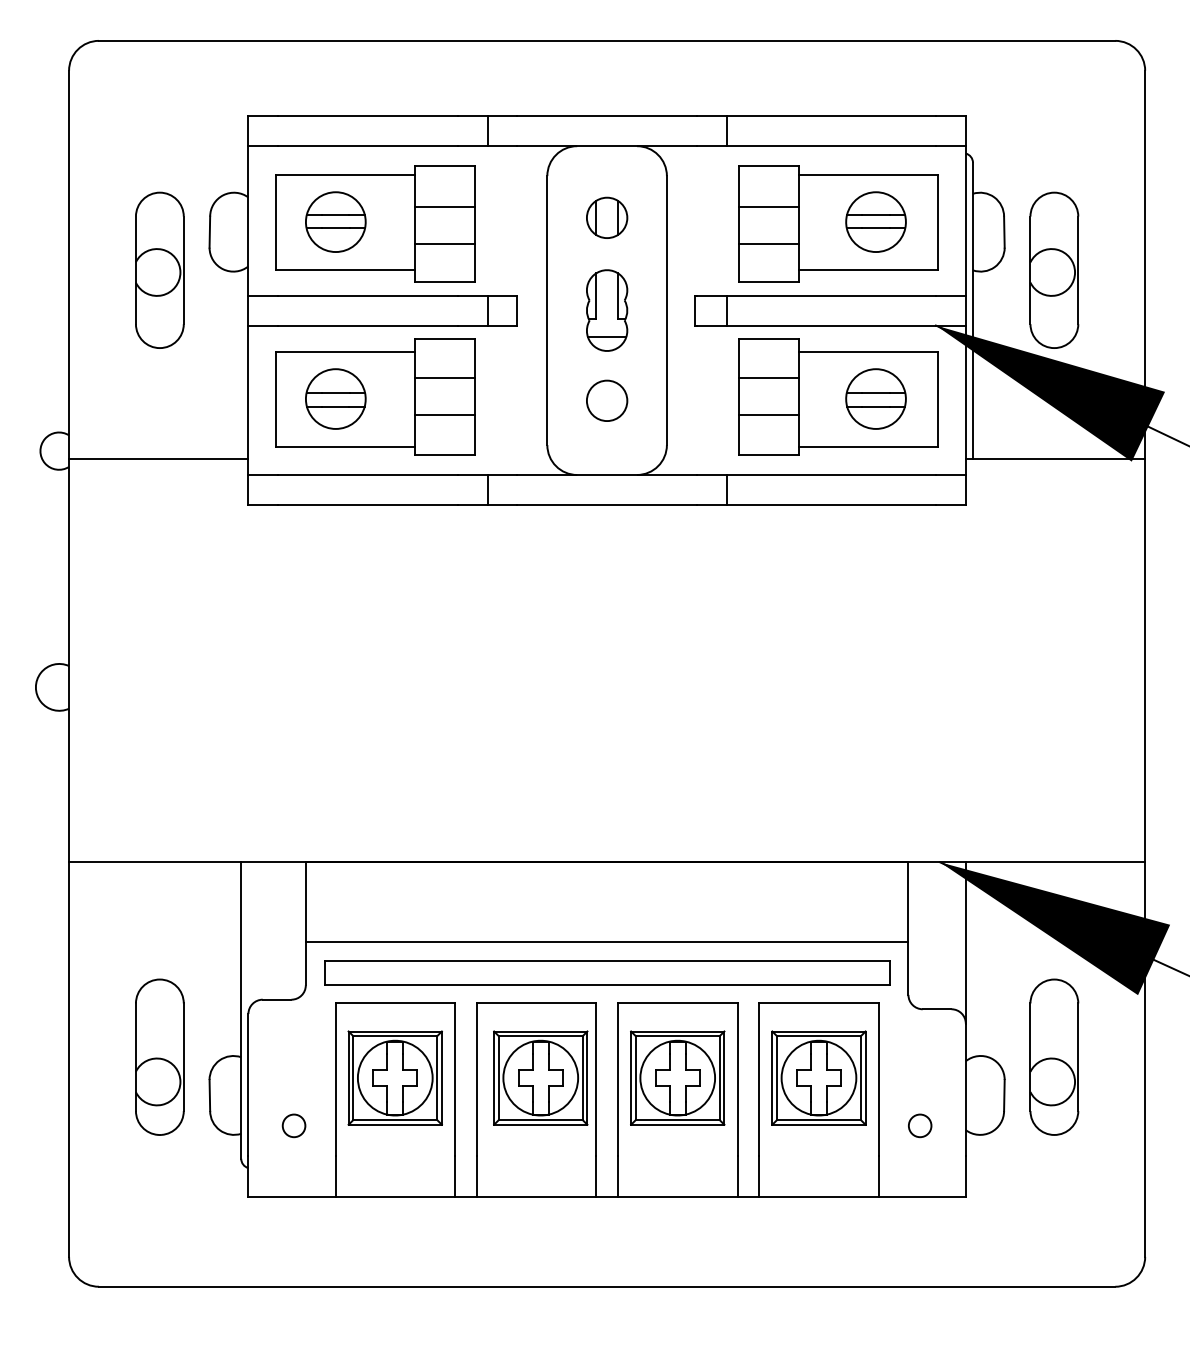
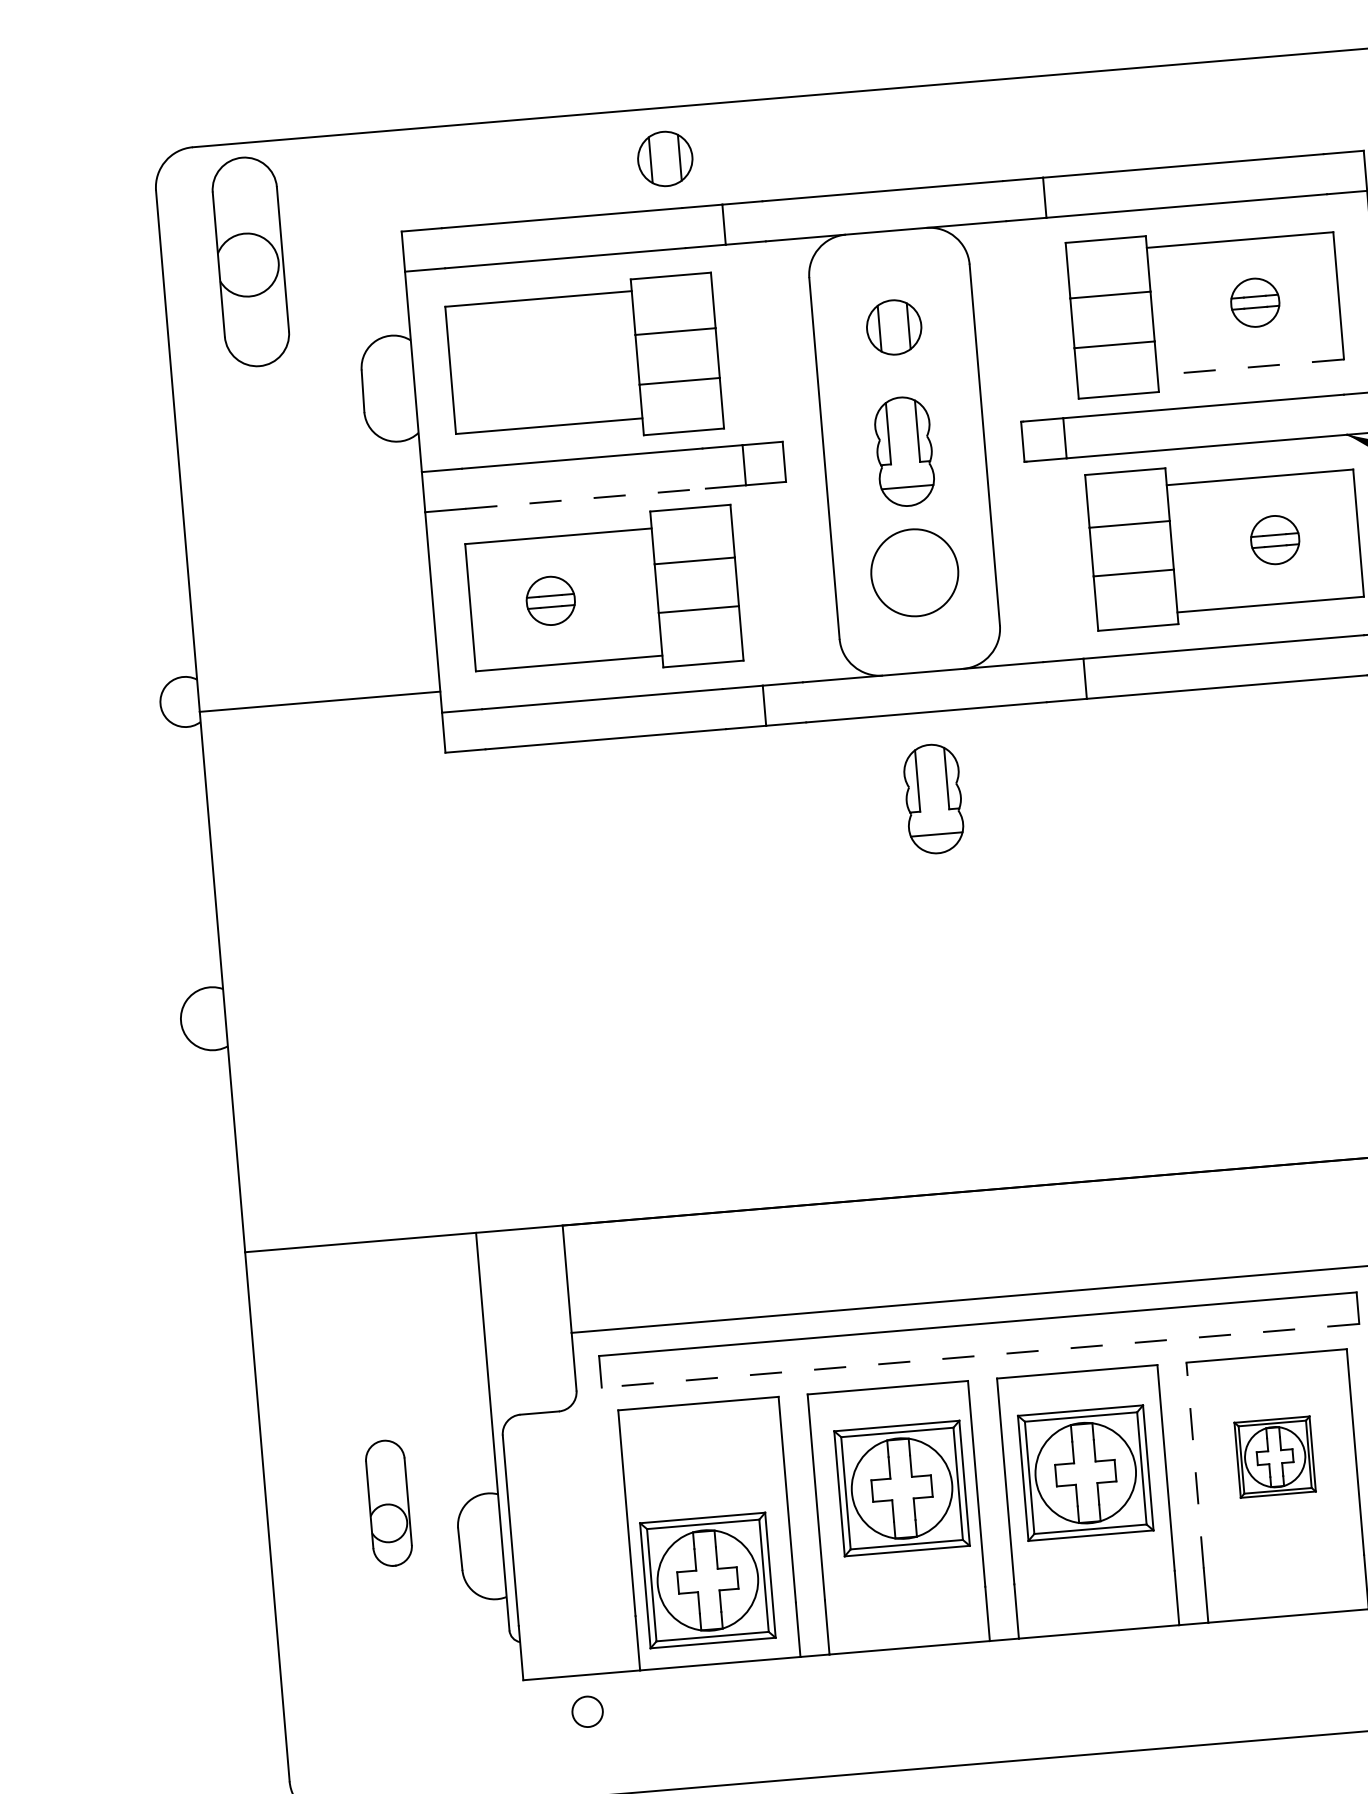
part: (448, 78) -> (665, 158), added
part: (335, 221) -> (530, 362), removed
part: (875, 221) -> (1254, 302), size x0.6
part: (159, 269) -> (250, 260), moved
line: (868, 269) -> (1250, 367), solid -> dashed
line: (367, 325) -> (584, 498), solid -> dashed
part: (335, 398) -> (550, 600), size x0.6
part: (875, 398) -> (1274, 539), size x0.6
circle: (606, 400) -> (913, 572), size x1.6
part: (607, 569) -> (934, 798), added
line: (606, 984) -> (979, 1355), solid -> dashed
part: (159, 1056) -> (388, 1502), size x0.6
part: (394, 1077) -> (706, 1579), moved
part: (818, 1077) -> (1274, 1456), size x0.6
line: (759, 1079) -> (1195, 1465), solid -> dashed
circle: (293, 1125) -> (586, 1711), moved

